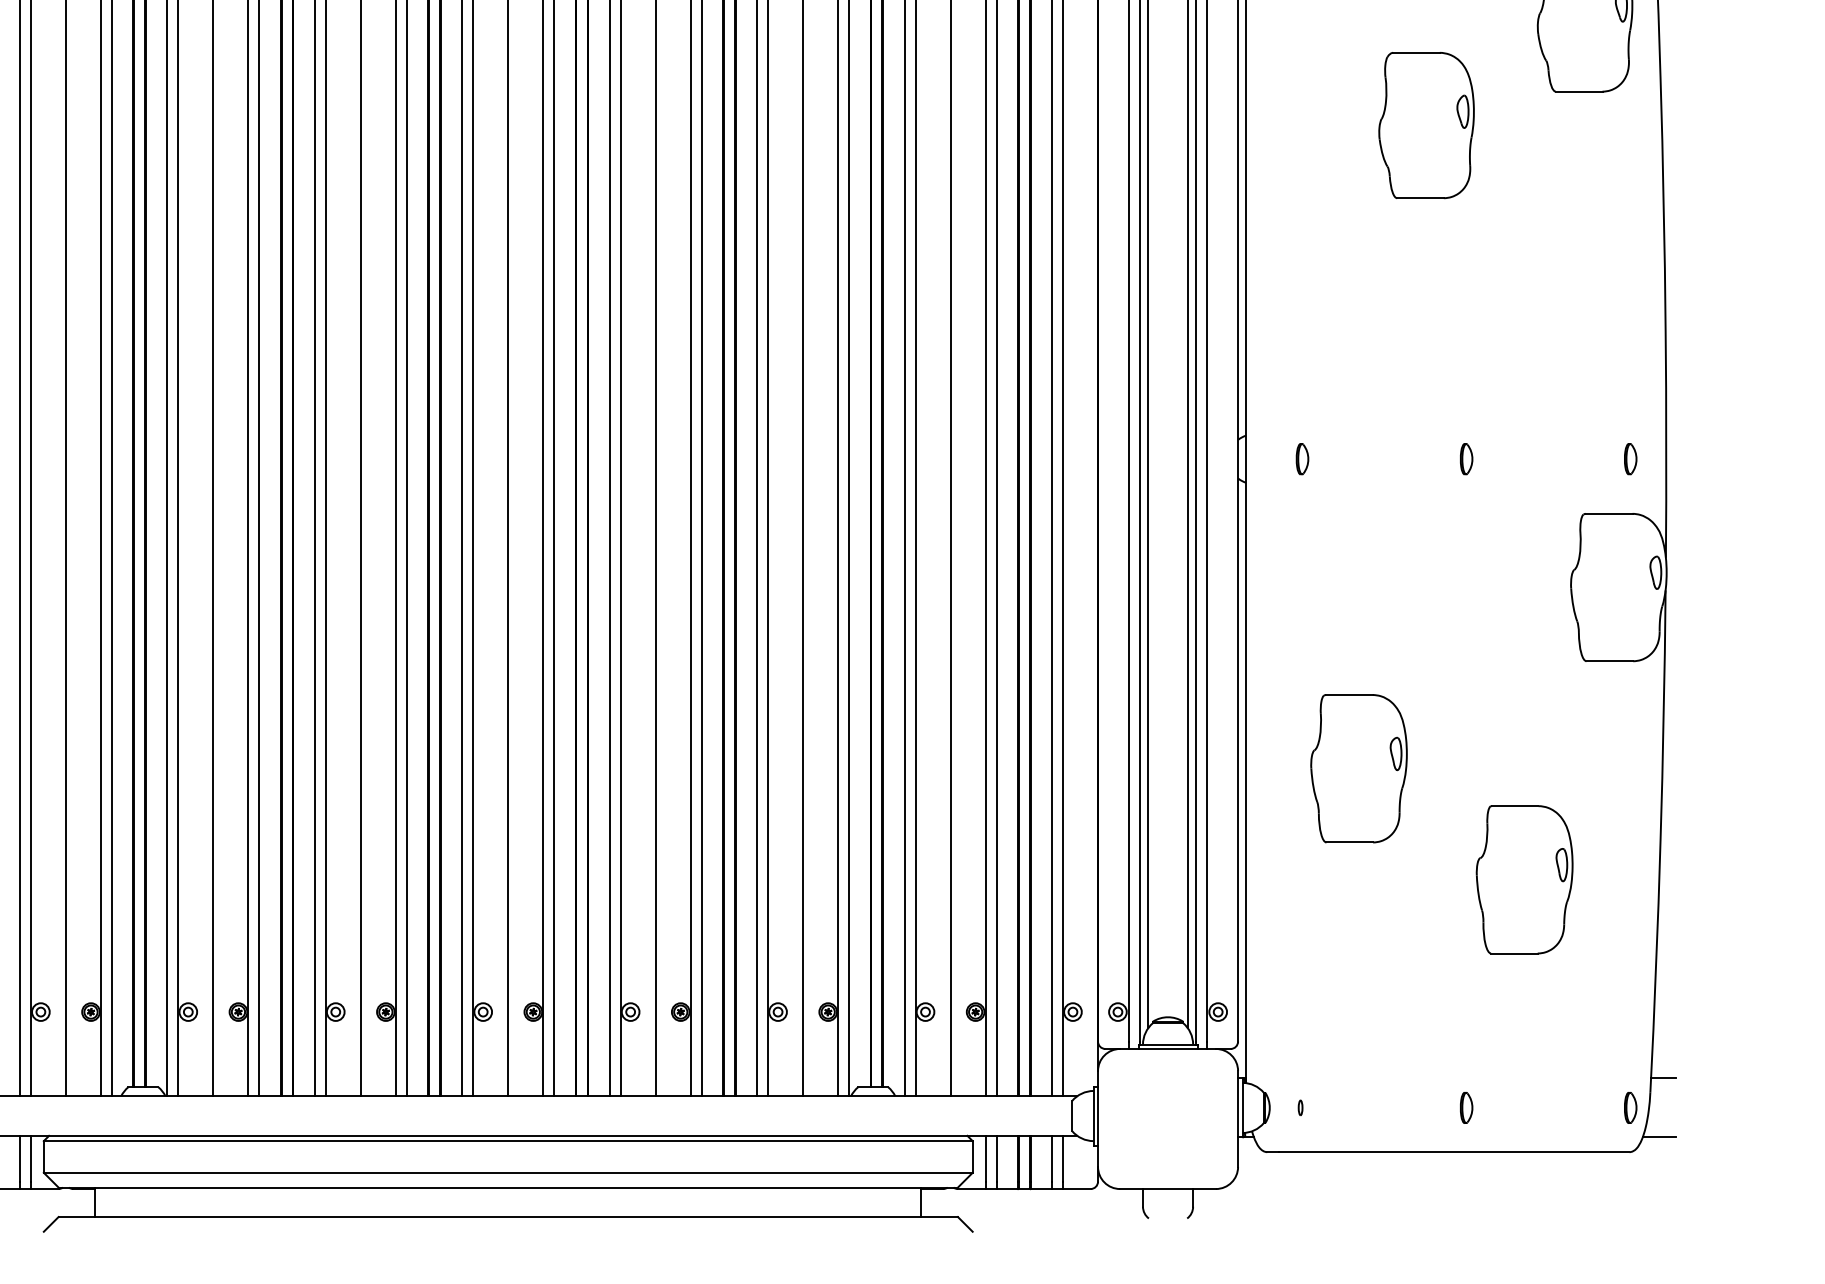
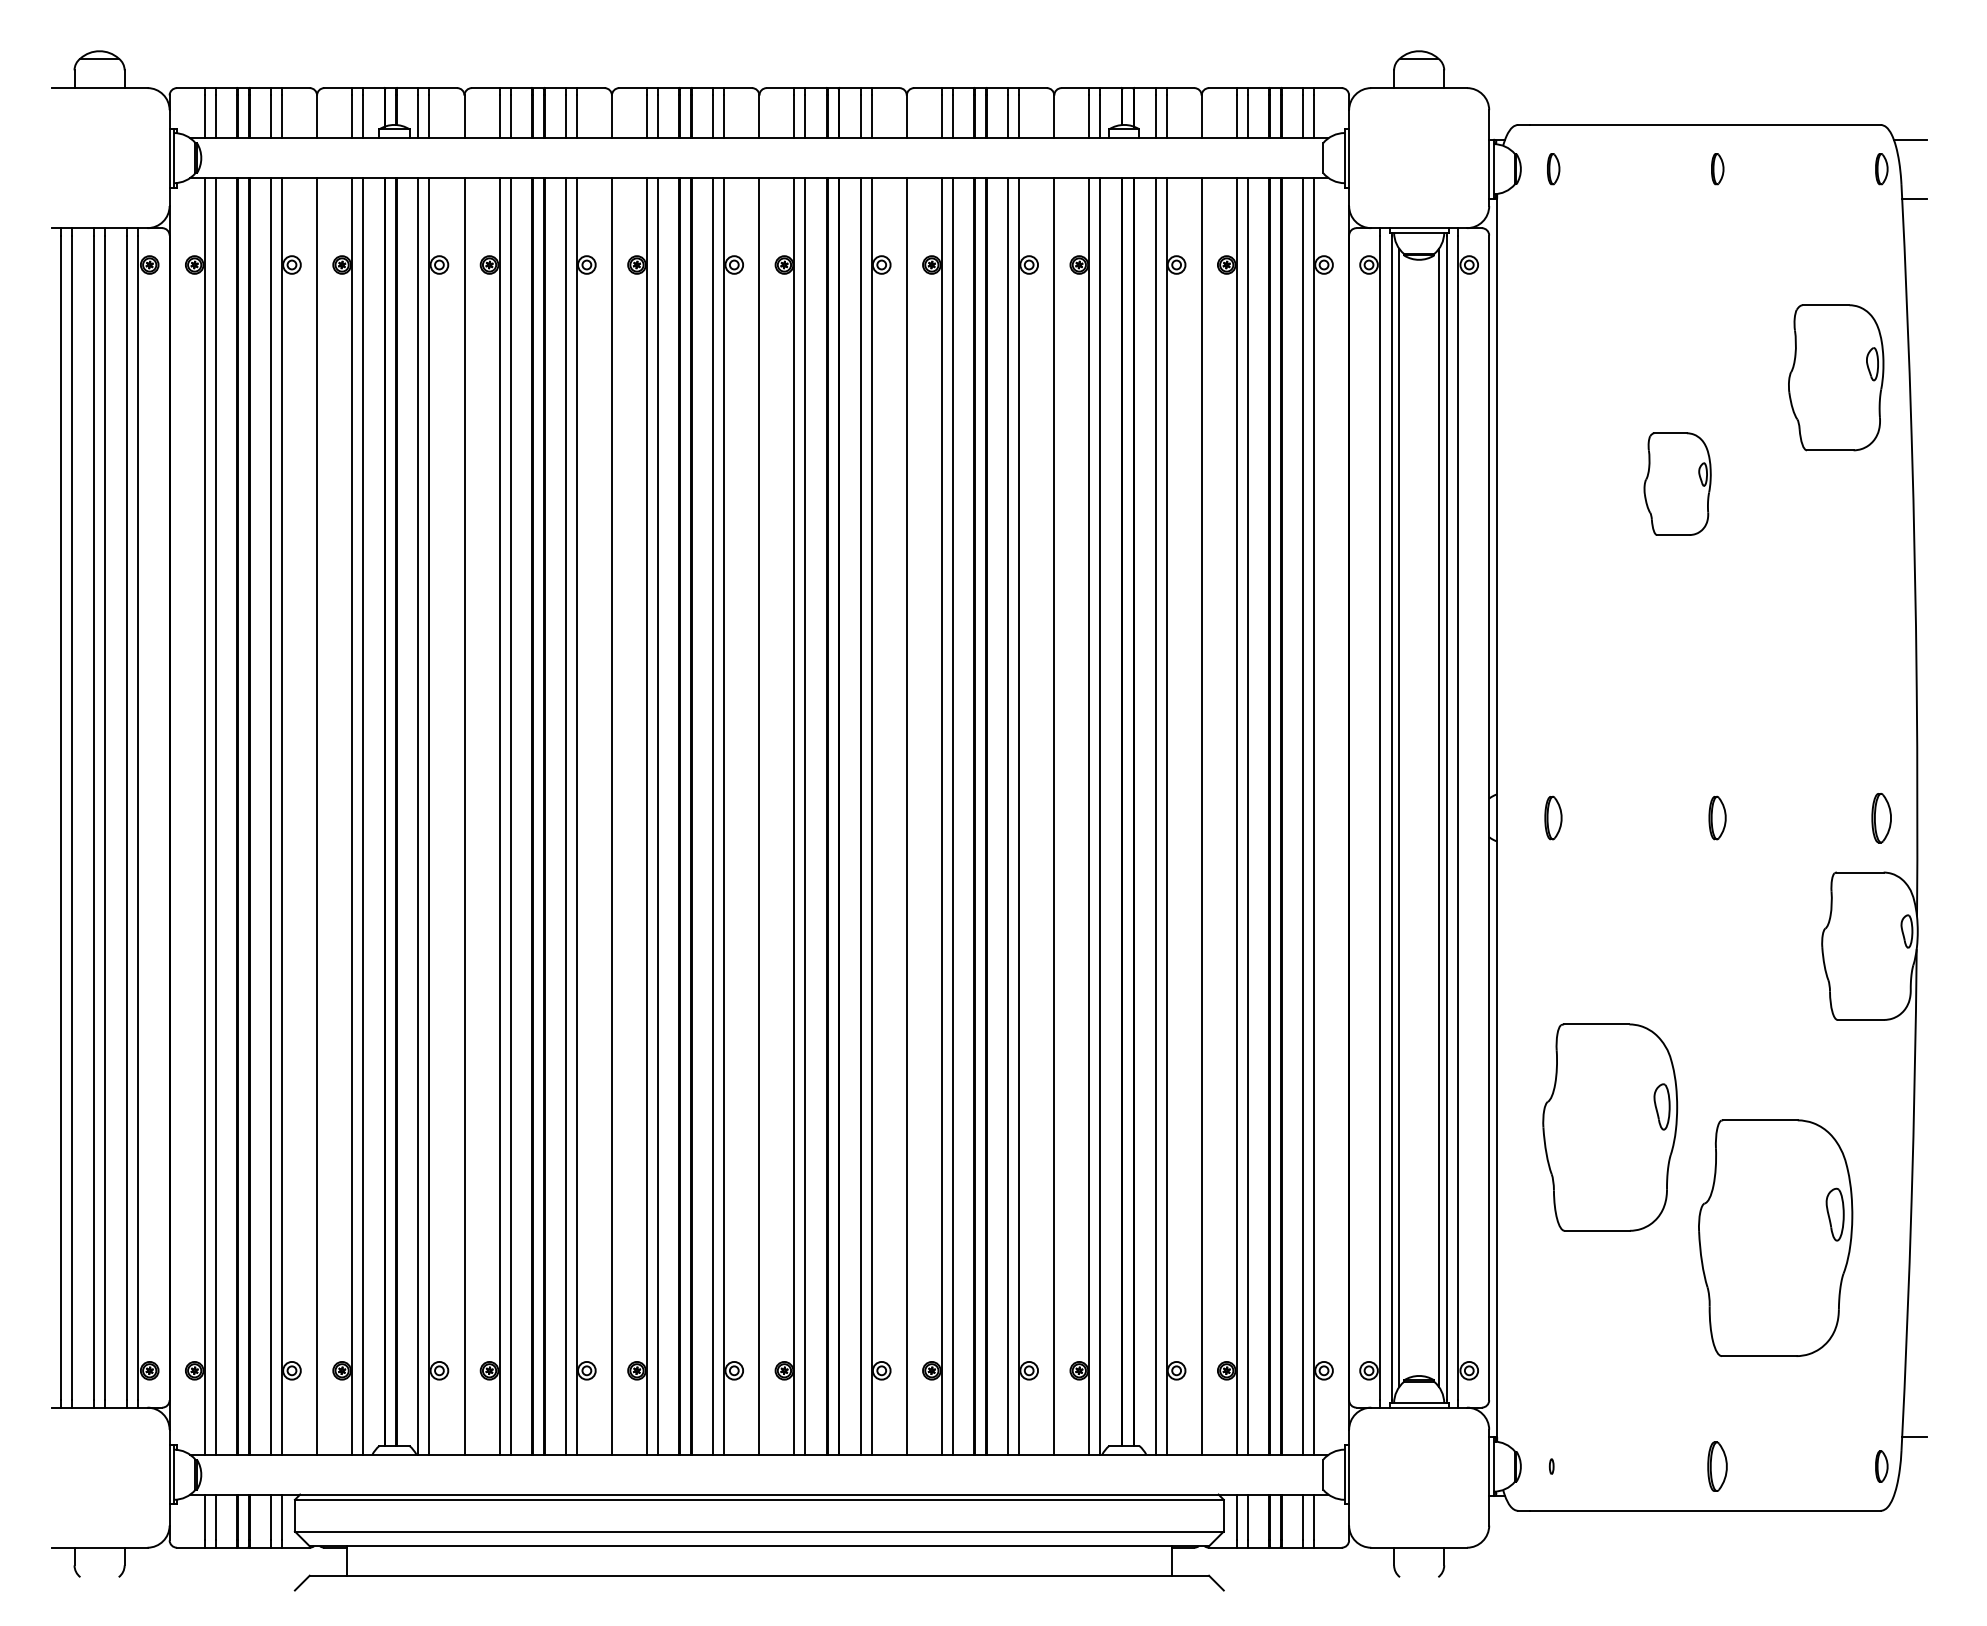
part: (1426, 124) -> (1677, 483), size x0.7
part: (1302, 458) -> (1553, 817), size x1.4
part: (1466, 458) -> (1717, 817), size x1.4
part: (1630, 458) -> (1881, 817), size x1.6
part: (1358, 767) -> (1609, 1126), size x1.4
part: (1524, 879) -> (1775, 1238), size x1.6
part: (1466, 1107) -> (1717, 1466), size x1.6
line: (1659, 1137) -> (1910, 1496), removed

